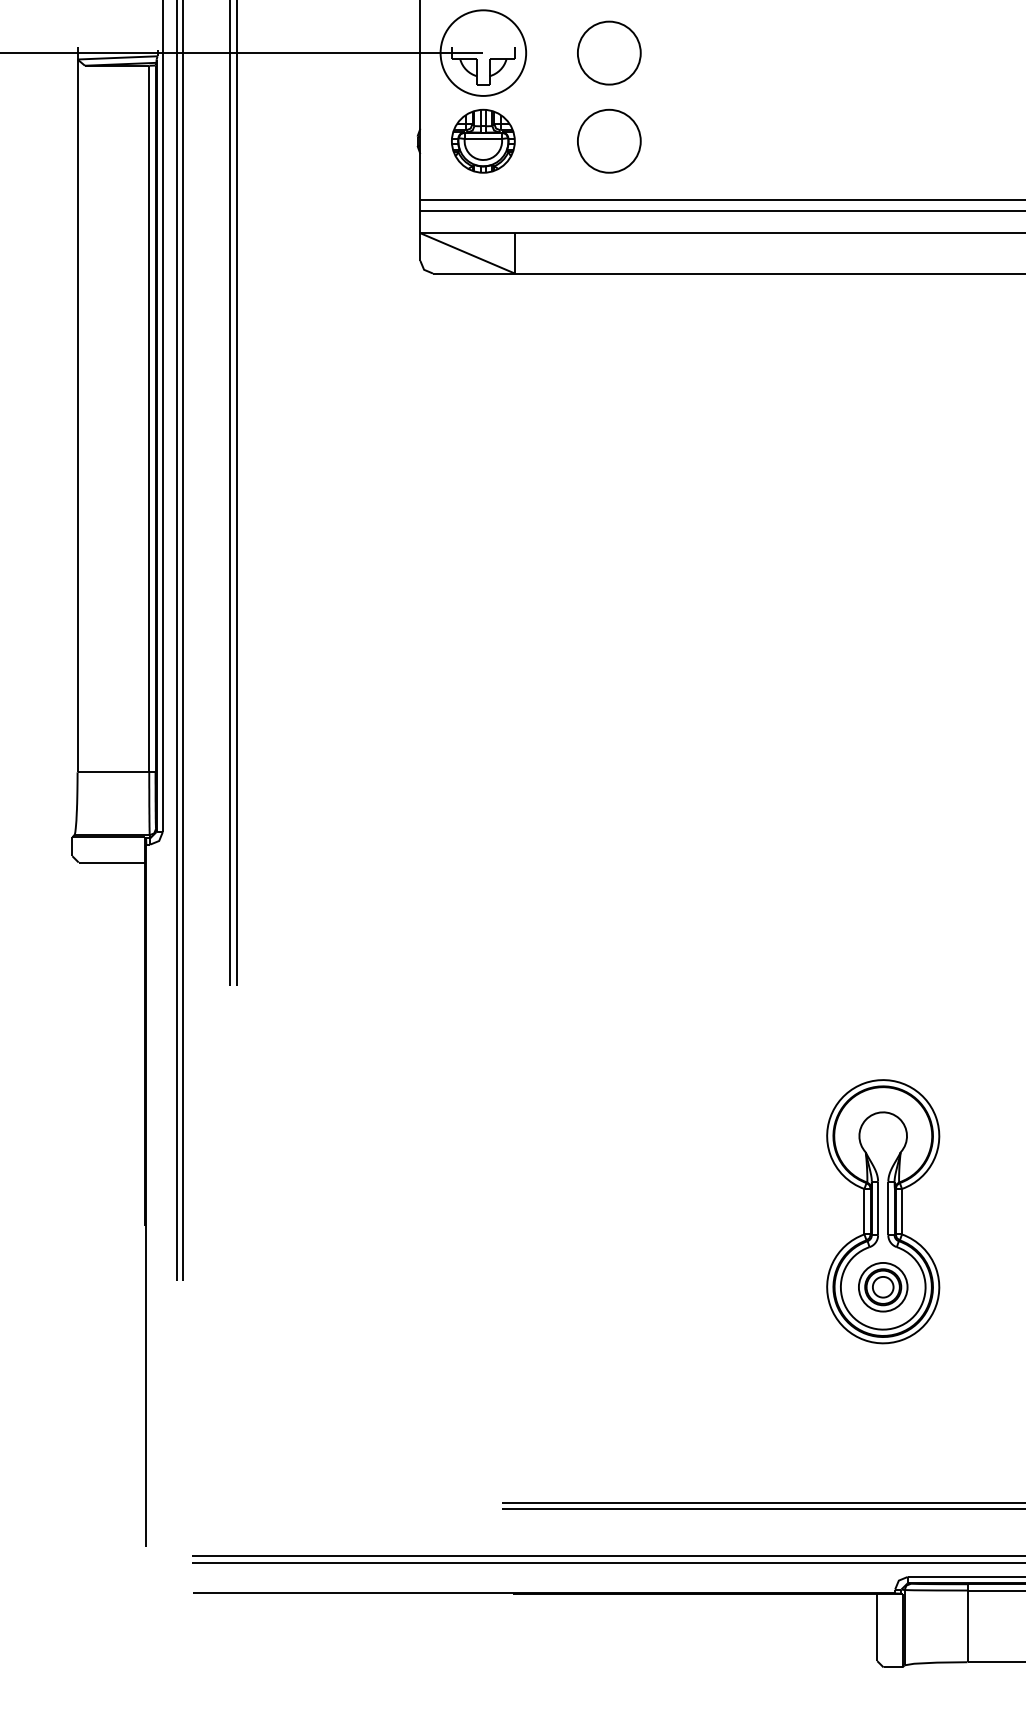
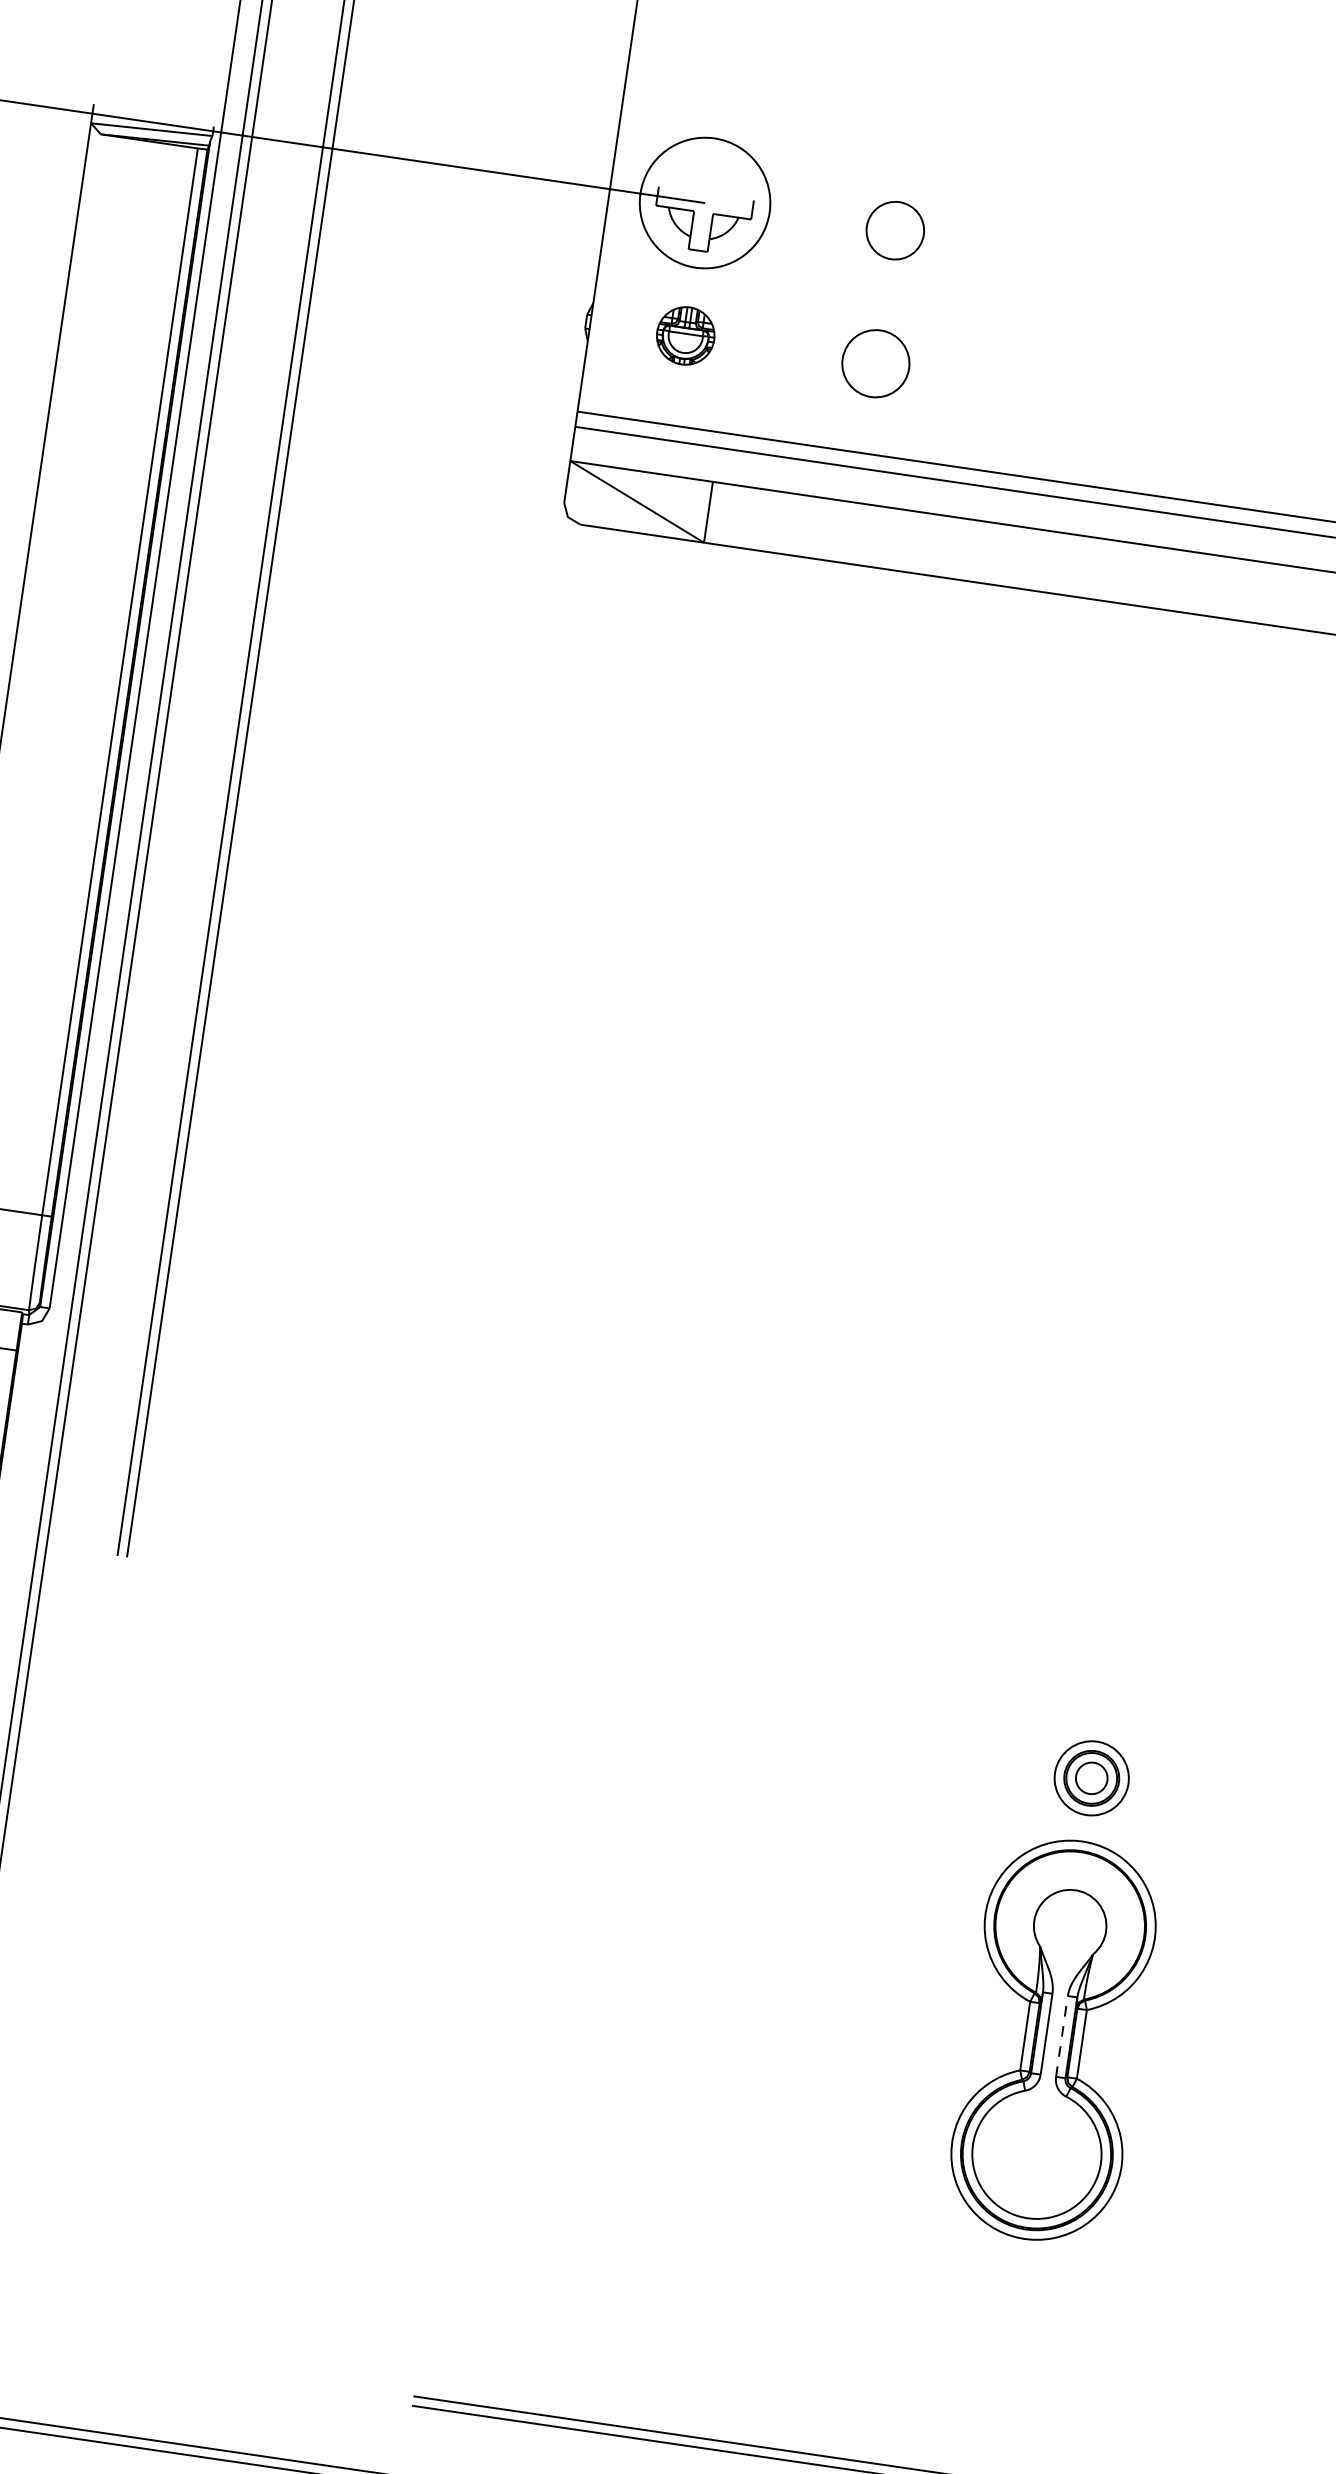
part: (609, 52) -> (895, 229), size x0.6
part: (483, 140) -> (686, 334), size x0.6
part: (609, 140) -> (876, 362), size x0.7
line: (888, 1208) -> (1062, 2036), solid -> dashed
part: (883, 1287) -> (1092, 1778), moved

